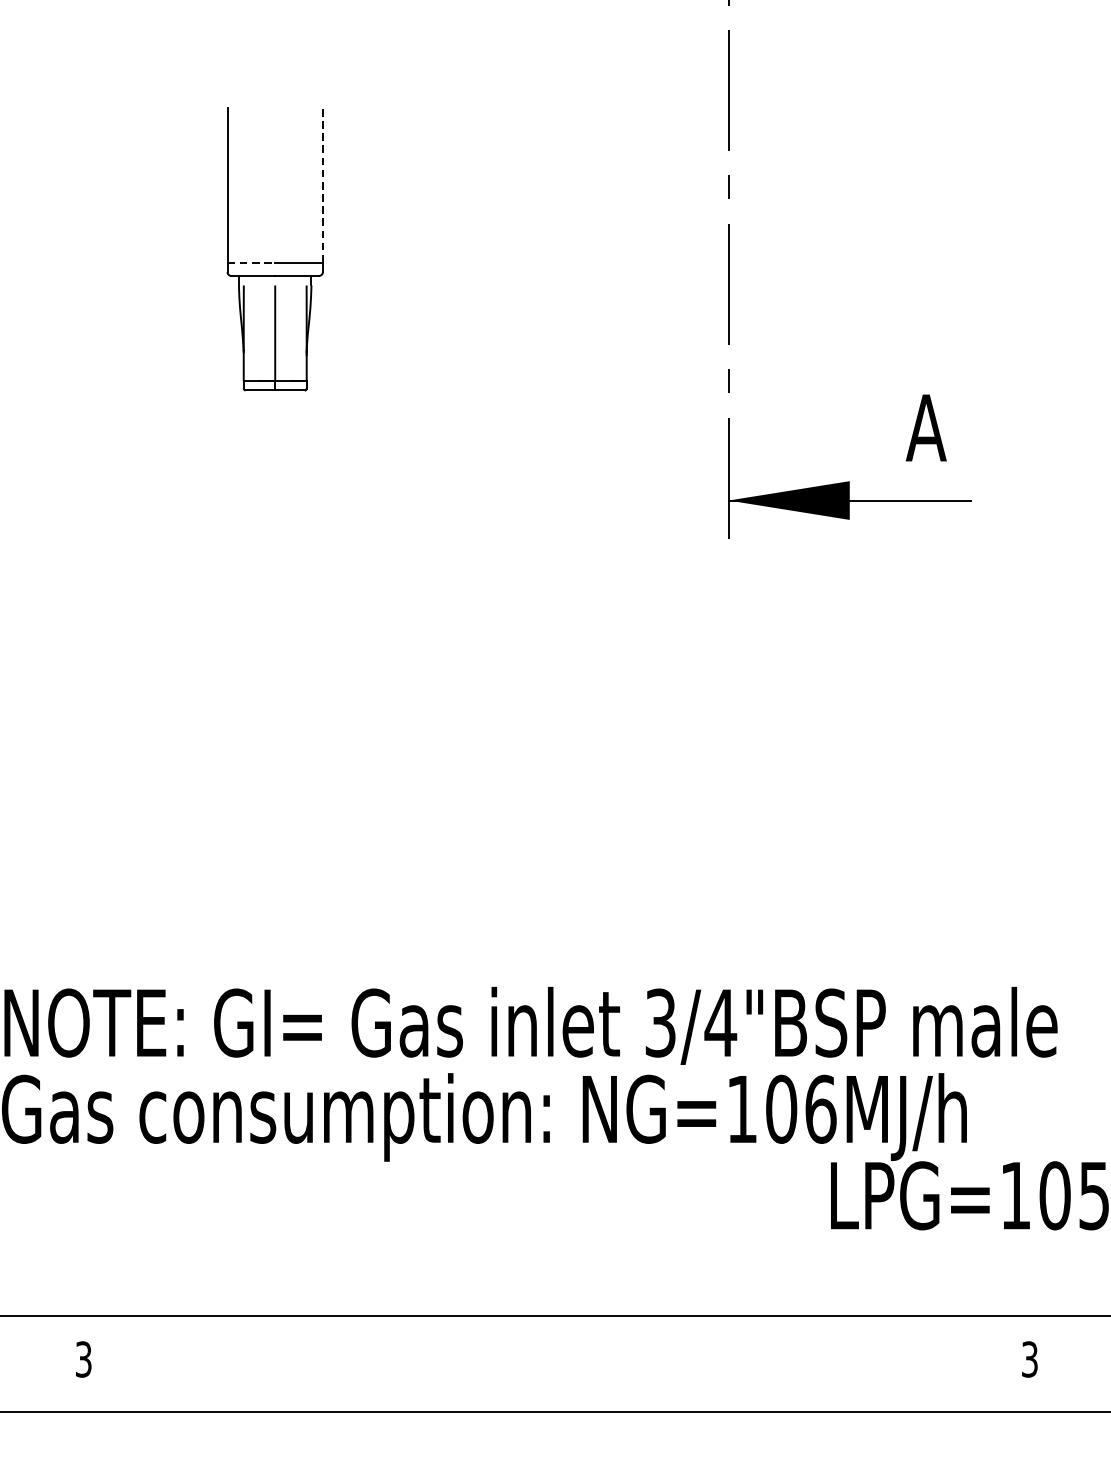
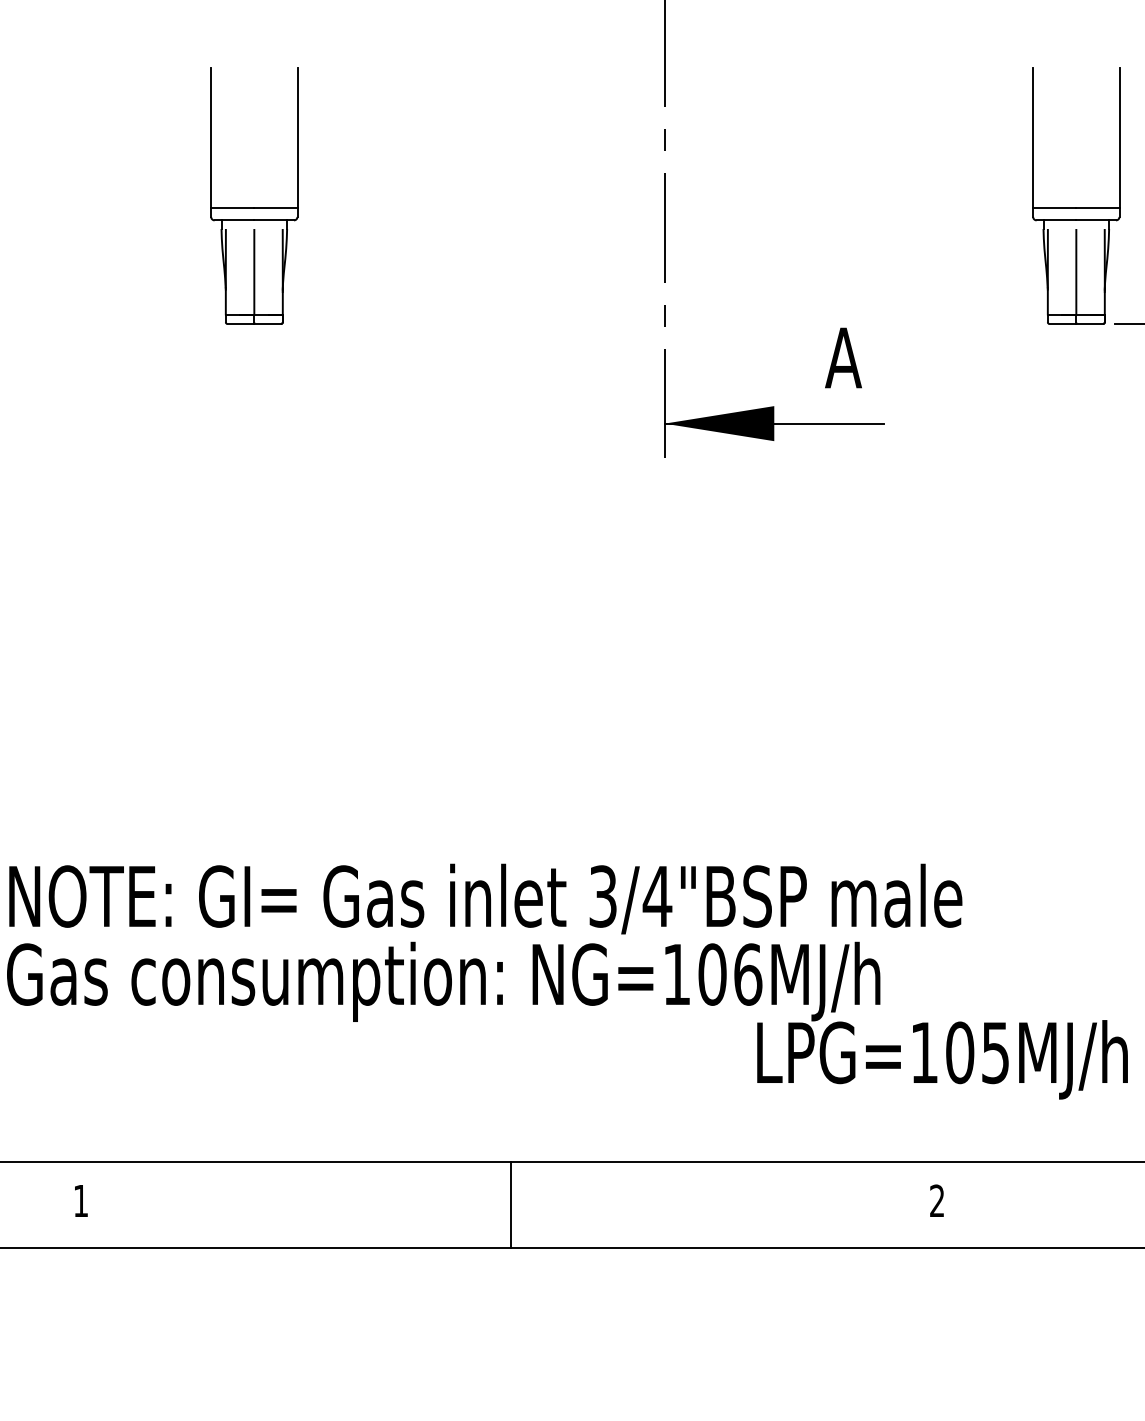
line: (322, 185) -> (297, 138), dashed -> solid
line: (251, 262) -> (232, 208), dashed -> solid
text: (84, 1358) -> (81, 1200), 3 -> 1
text: (1030, 1358) -> (937, 1200), 3 -> 2
line: (558, 1364) -> (510, 1205), added

